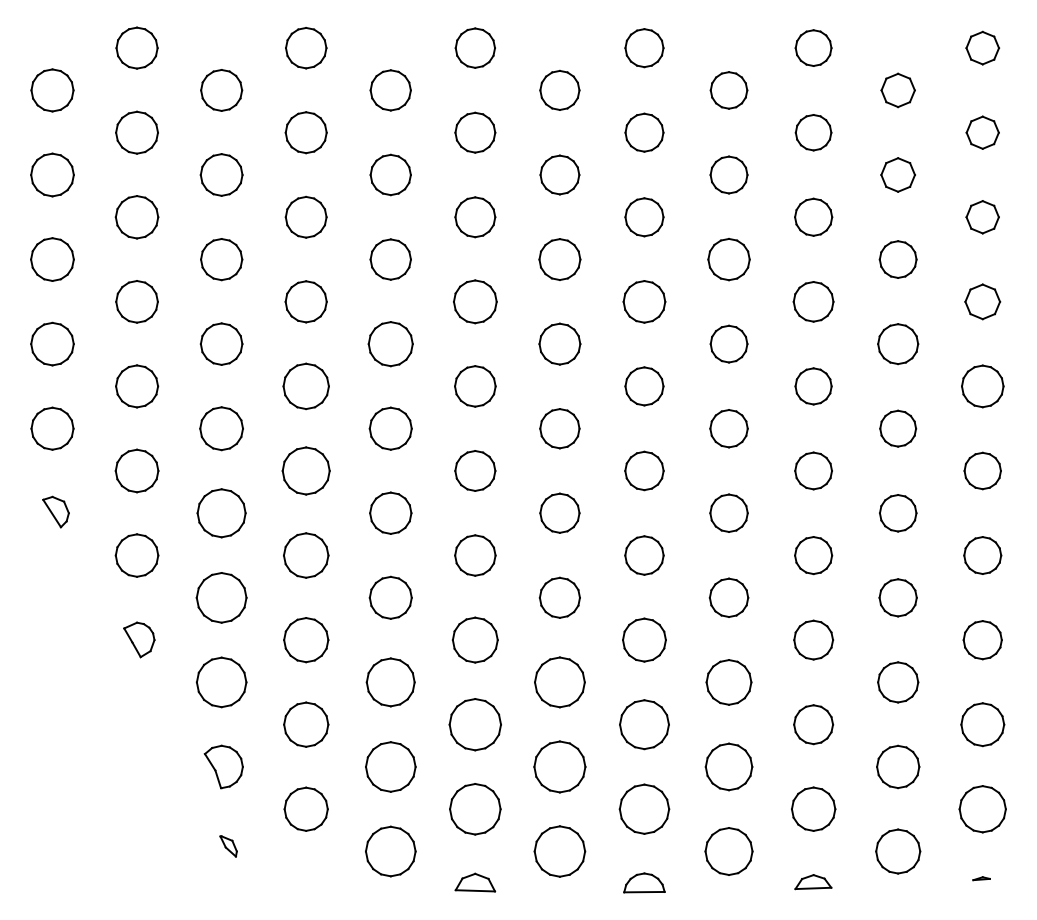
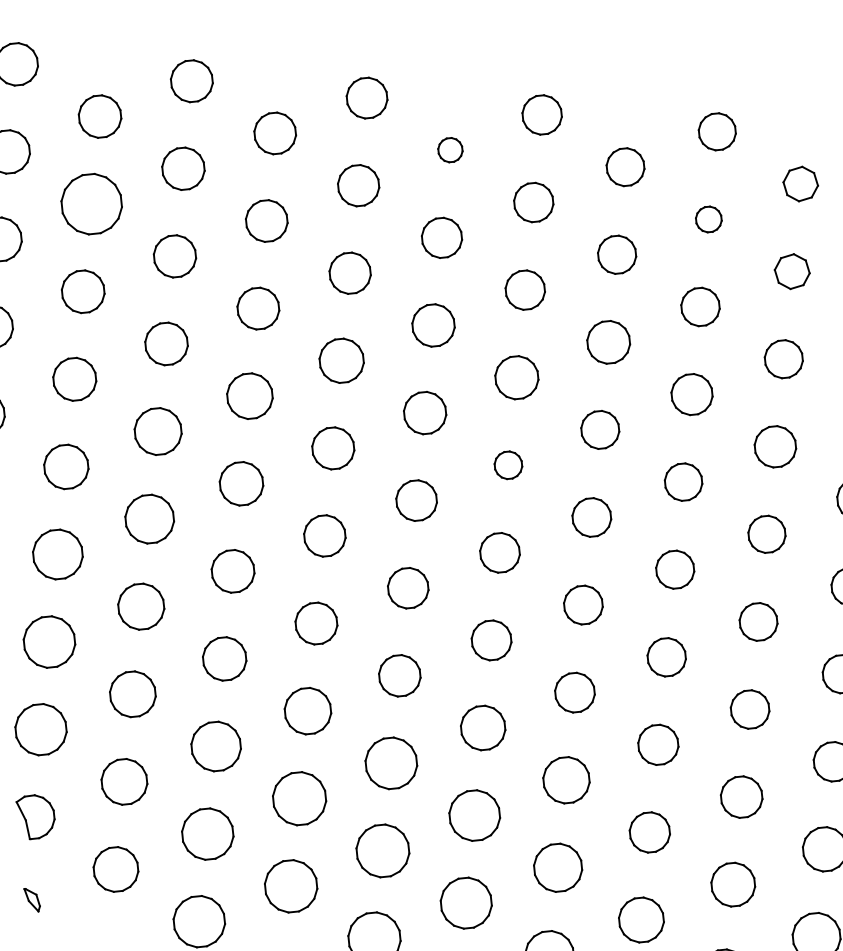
part: (559, 89) -> (450, 149), size x0.6
part: (813, 132) -> (708, 219), size x0.7
part: (221, 174) -> (91, 203), size x1.4
part: (644, 386) -> (508, 465), size x0.7

